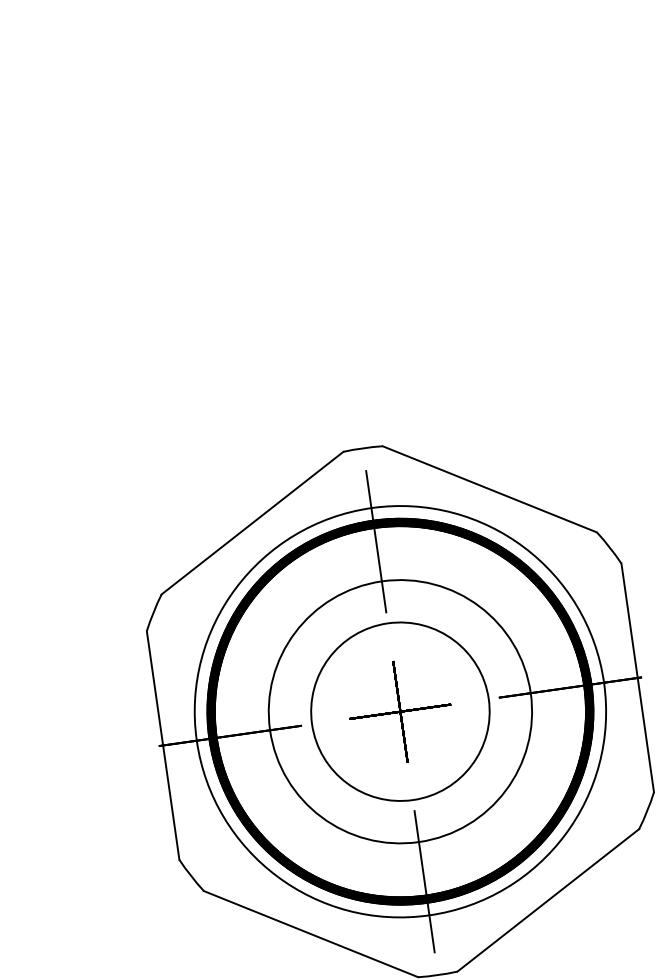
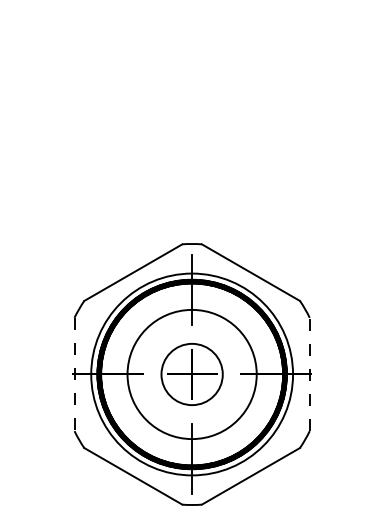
line: (637, 678) -> (309, 374), solid -> dashed
circle: (399, 711) -> (191, 374), size x0.7
line: (163, 745) -> (74, 374), solid -> dashed

